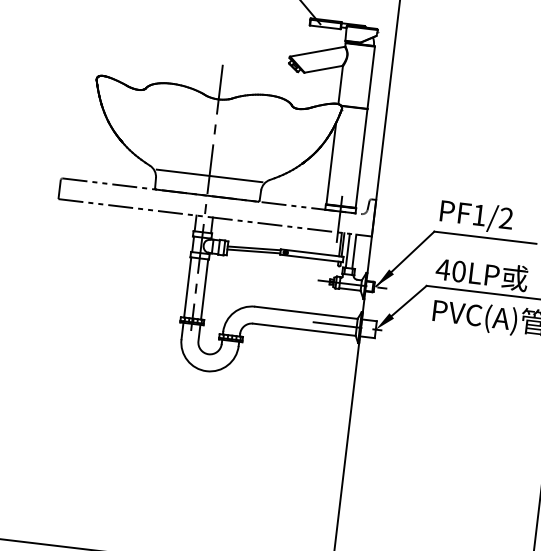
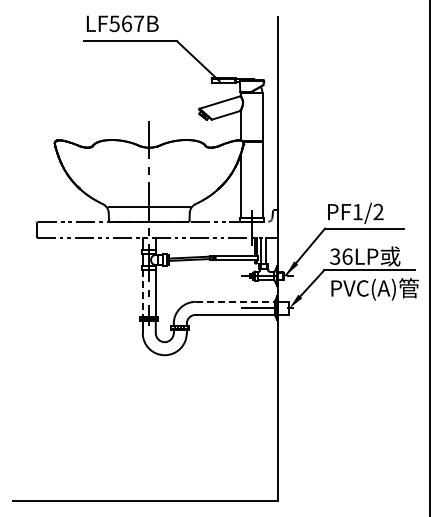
text: (450, 270) -> (340, 256), 40LP -> 36LP
line: (187, 287) -> (142, 293), solid -> dashed
line: (306, 312) -> (235, 301), solid -> dashed

